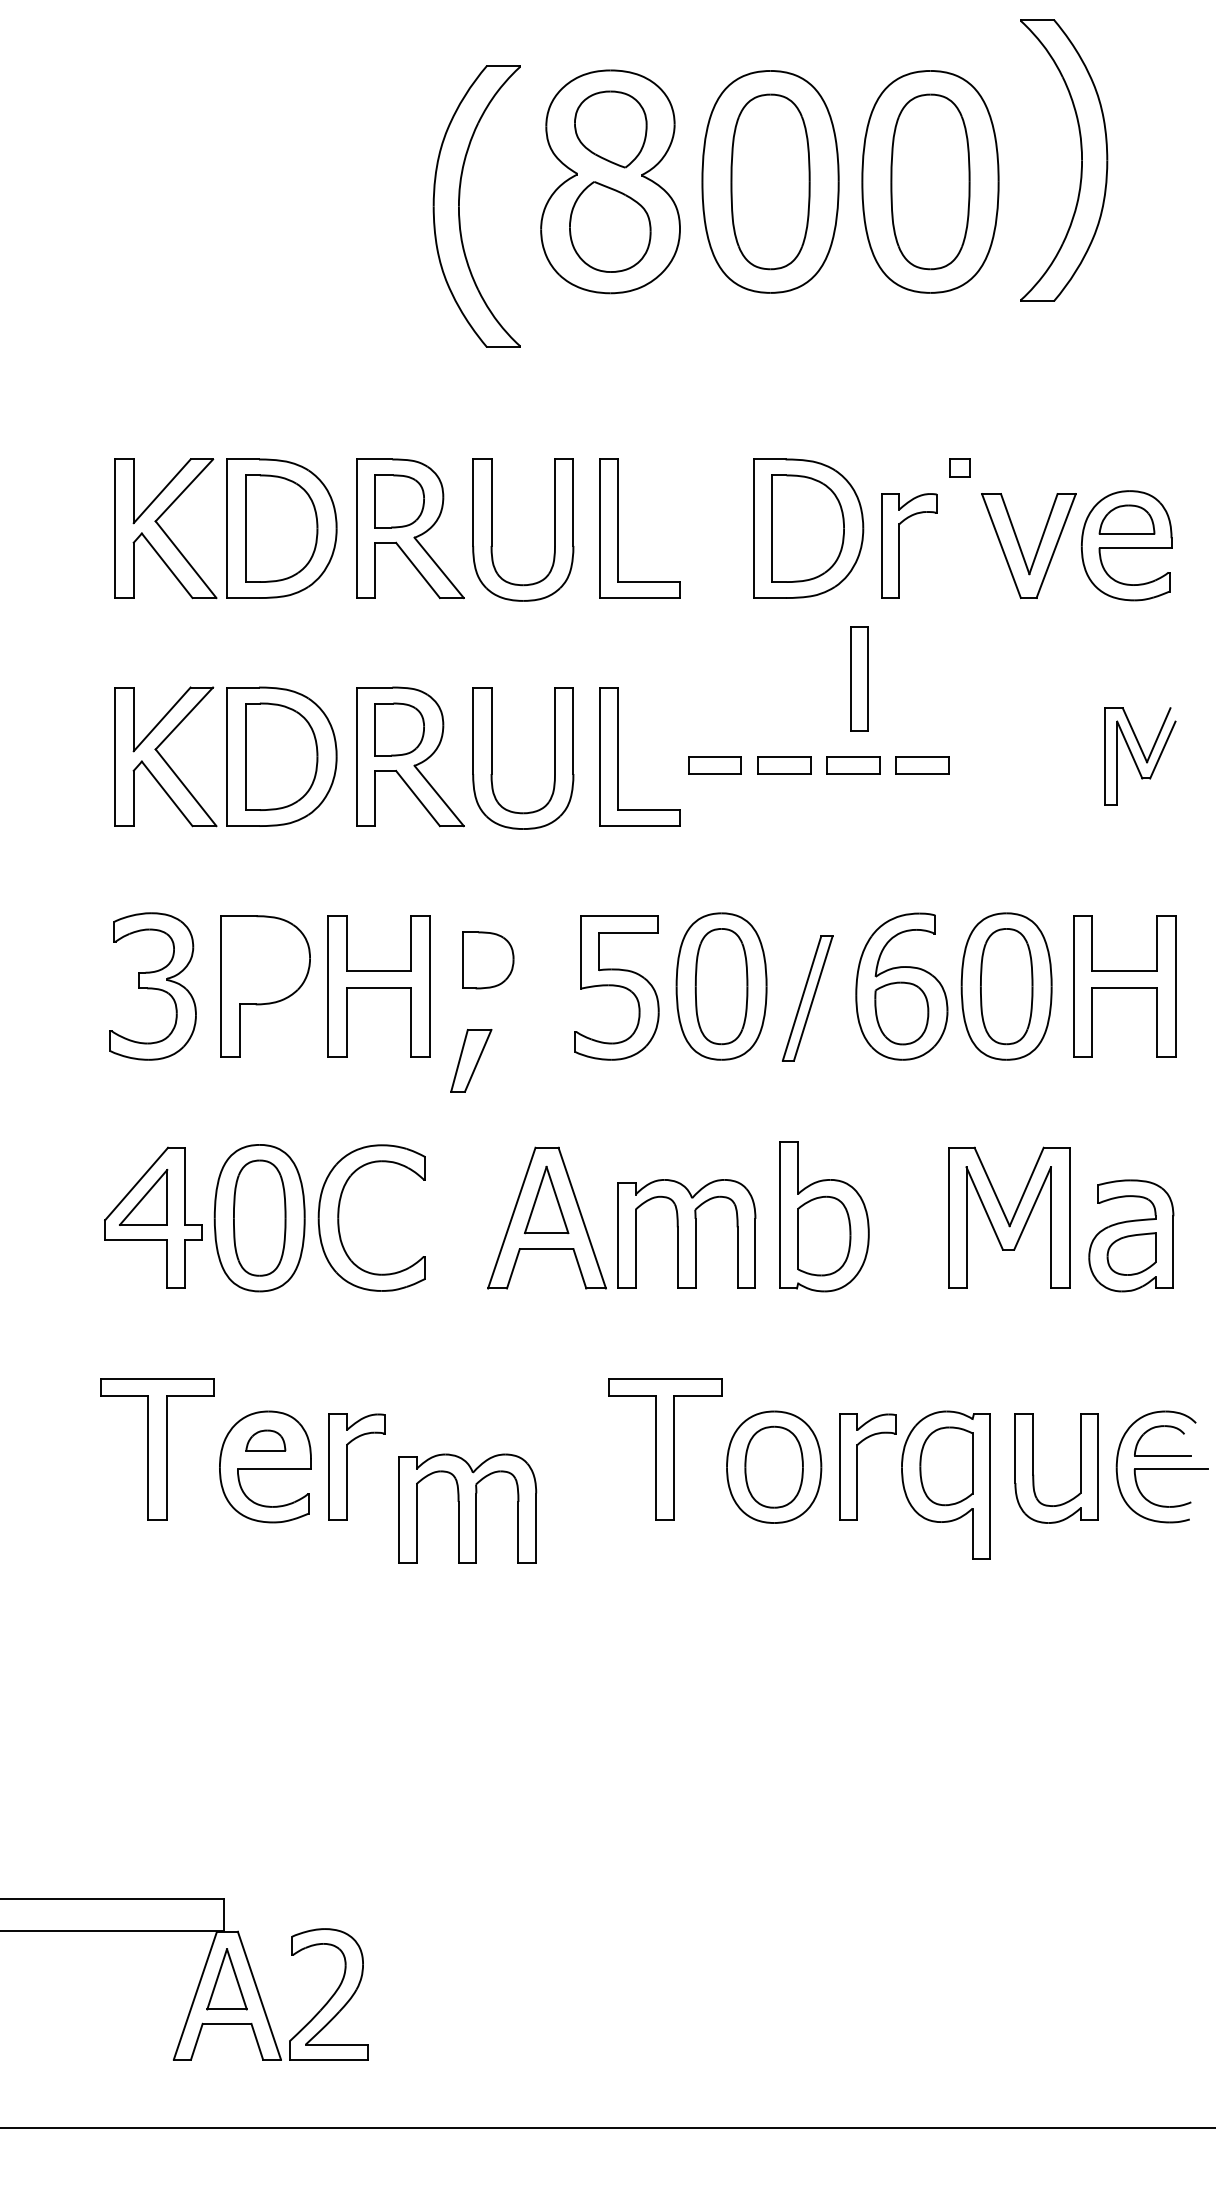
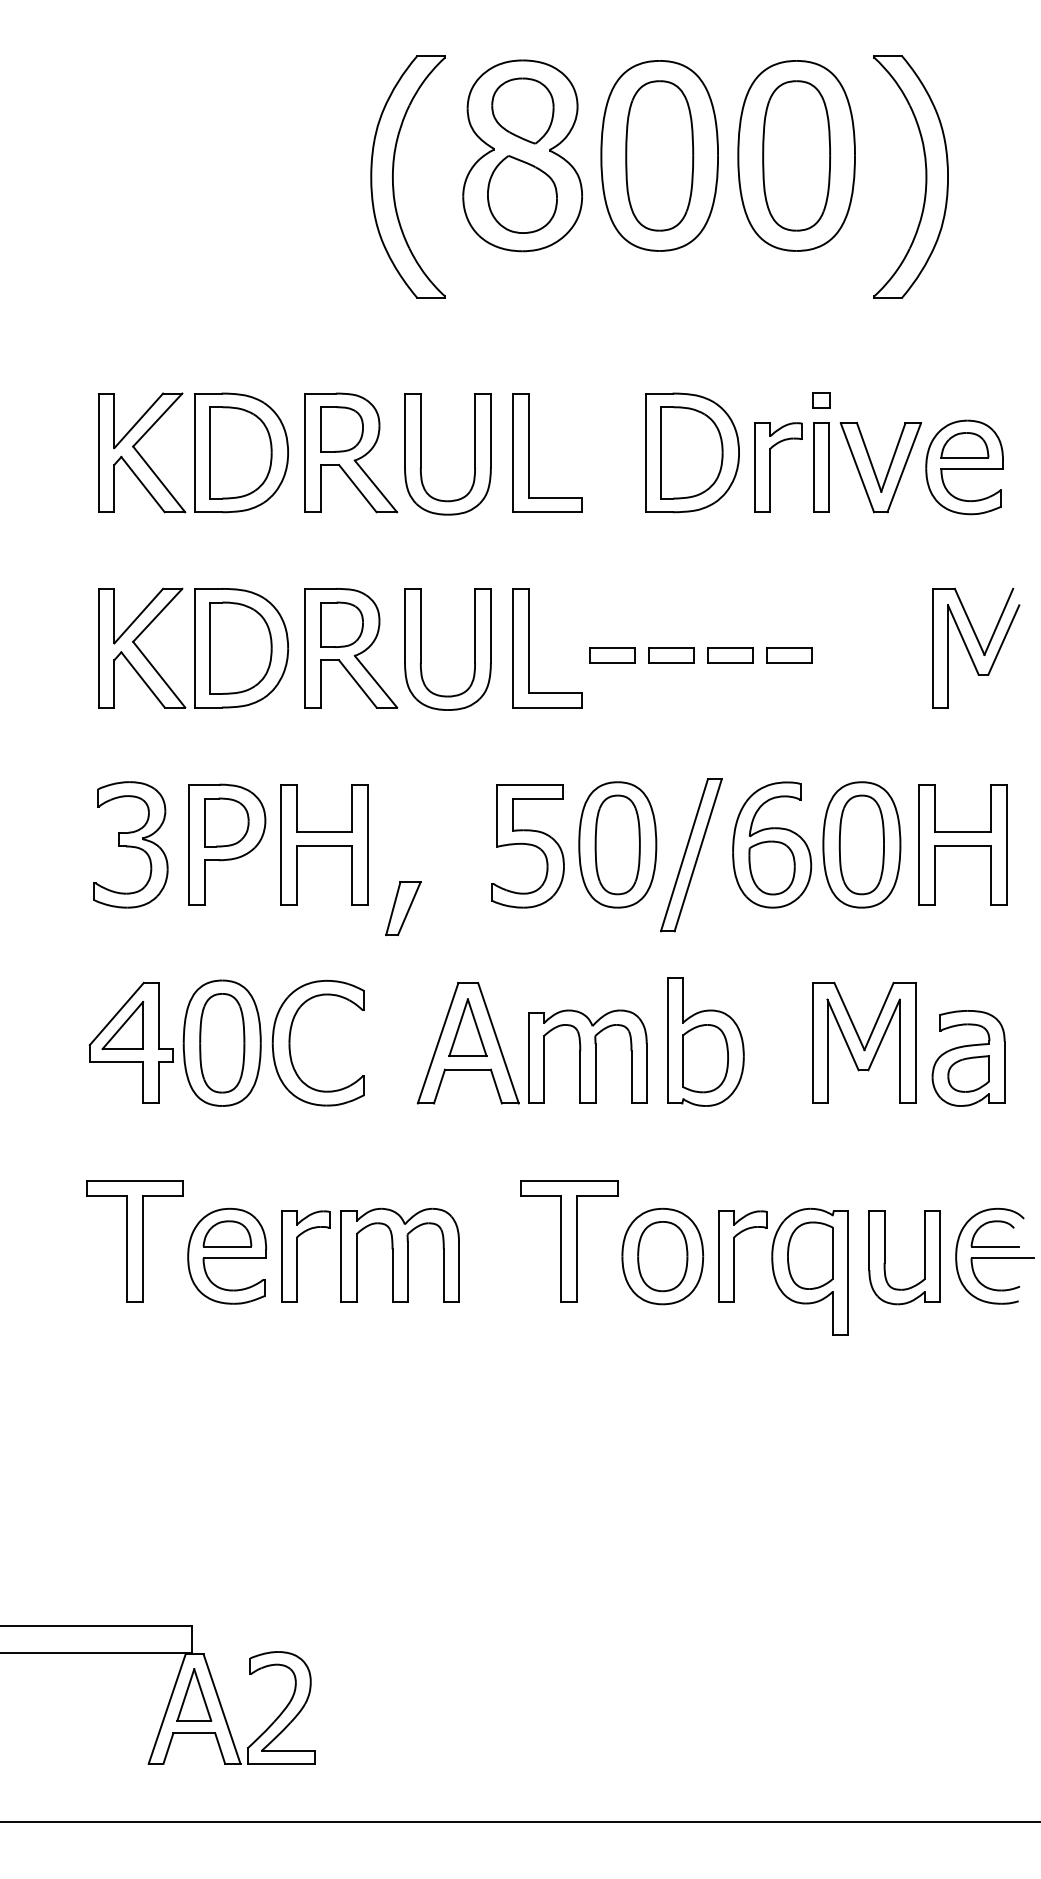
part: (1081, 160) -> (925, 176), moved
part: (859, 678) -> (821, 467), moved
part: (1140, 756) -> (976, 647), size x1.43
part: (488, 960) -> (227, 822), moved
part: (807, 998) -> (691, 855), size x1.43
part: (265, 1440) -> (227, 1233), size x1.43
part: (467, 1508) -> (400, 1255), moved

